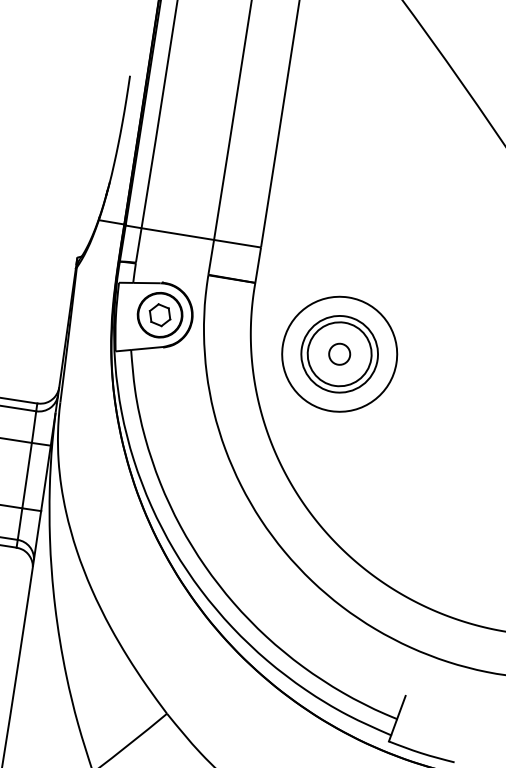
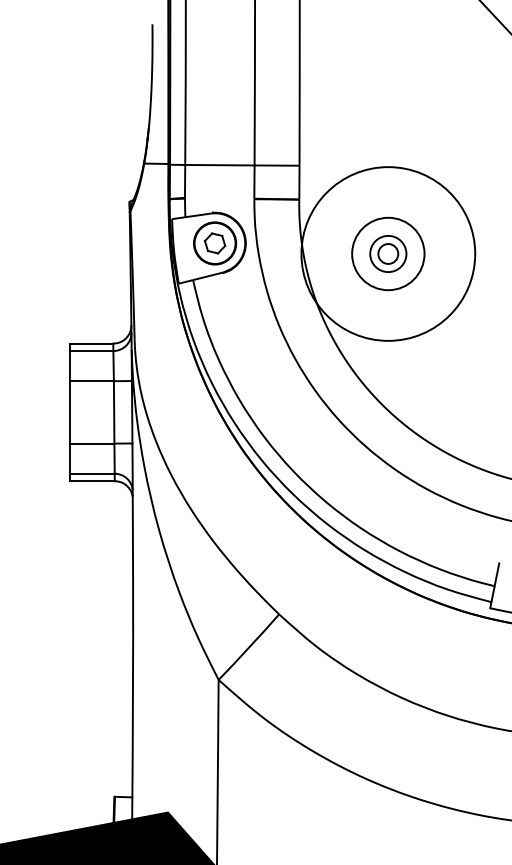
circle: (339, 353) -> (388, 253), size x0.6
circle: (339, 353) -> (388, 253), size x1.6

